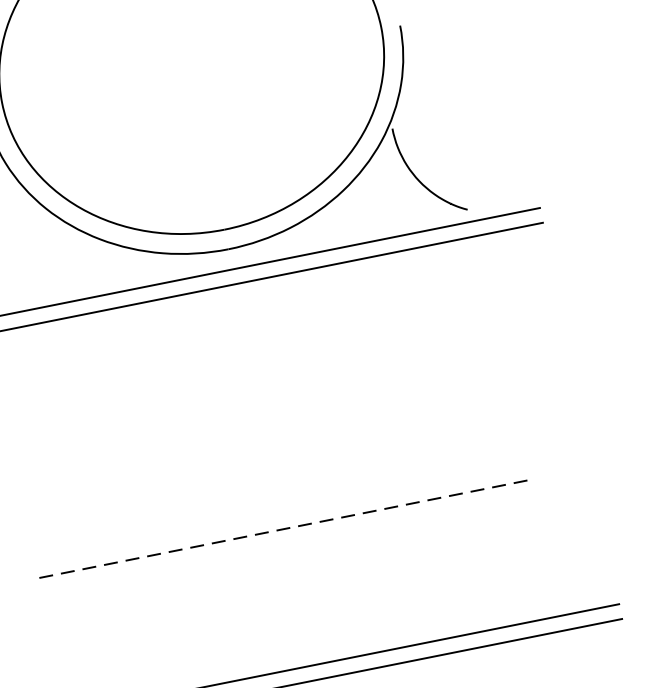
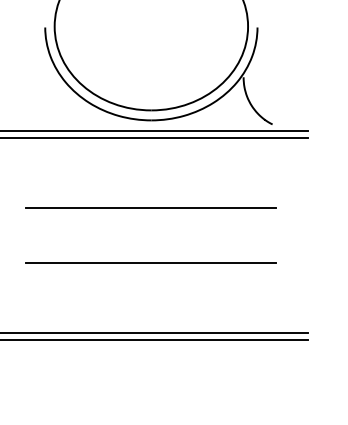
line: (262, 419) -> (151, 207), added
line: (284, 529) -> (151, 263), dashed -> solid

